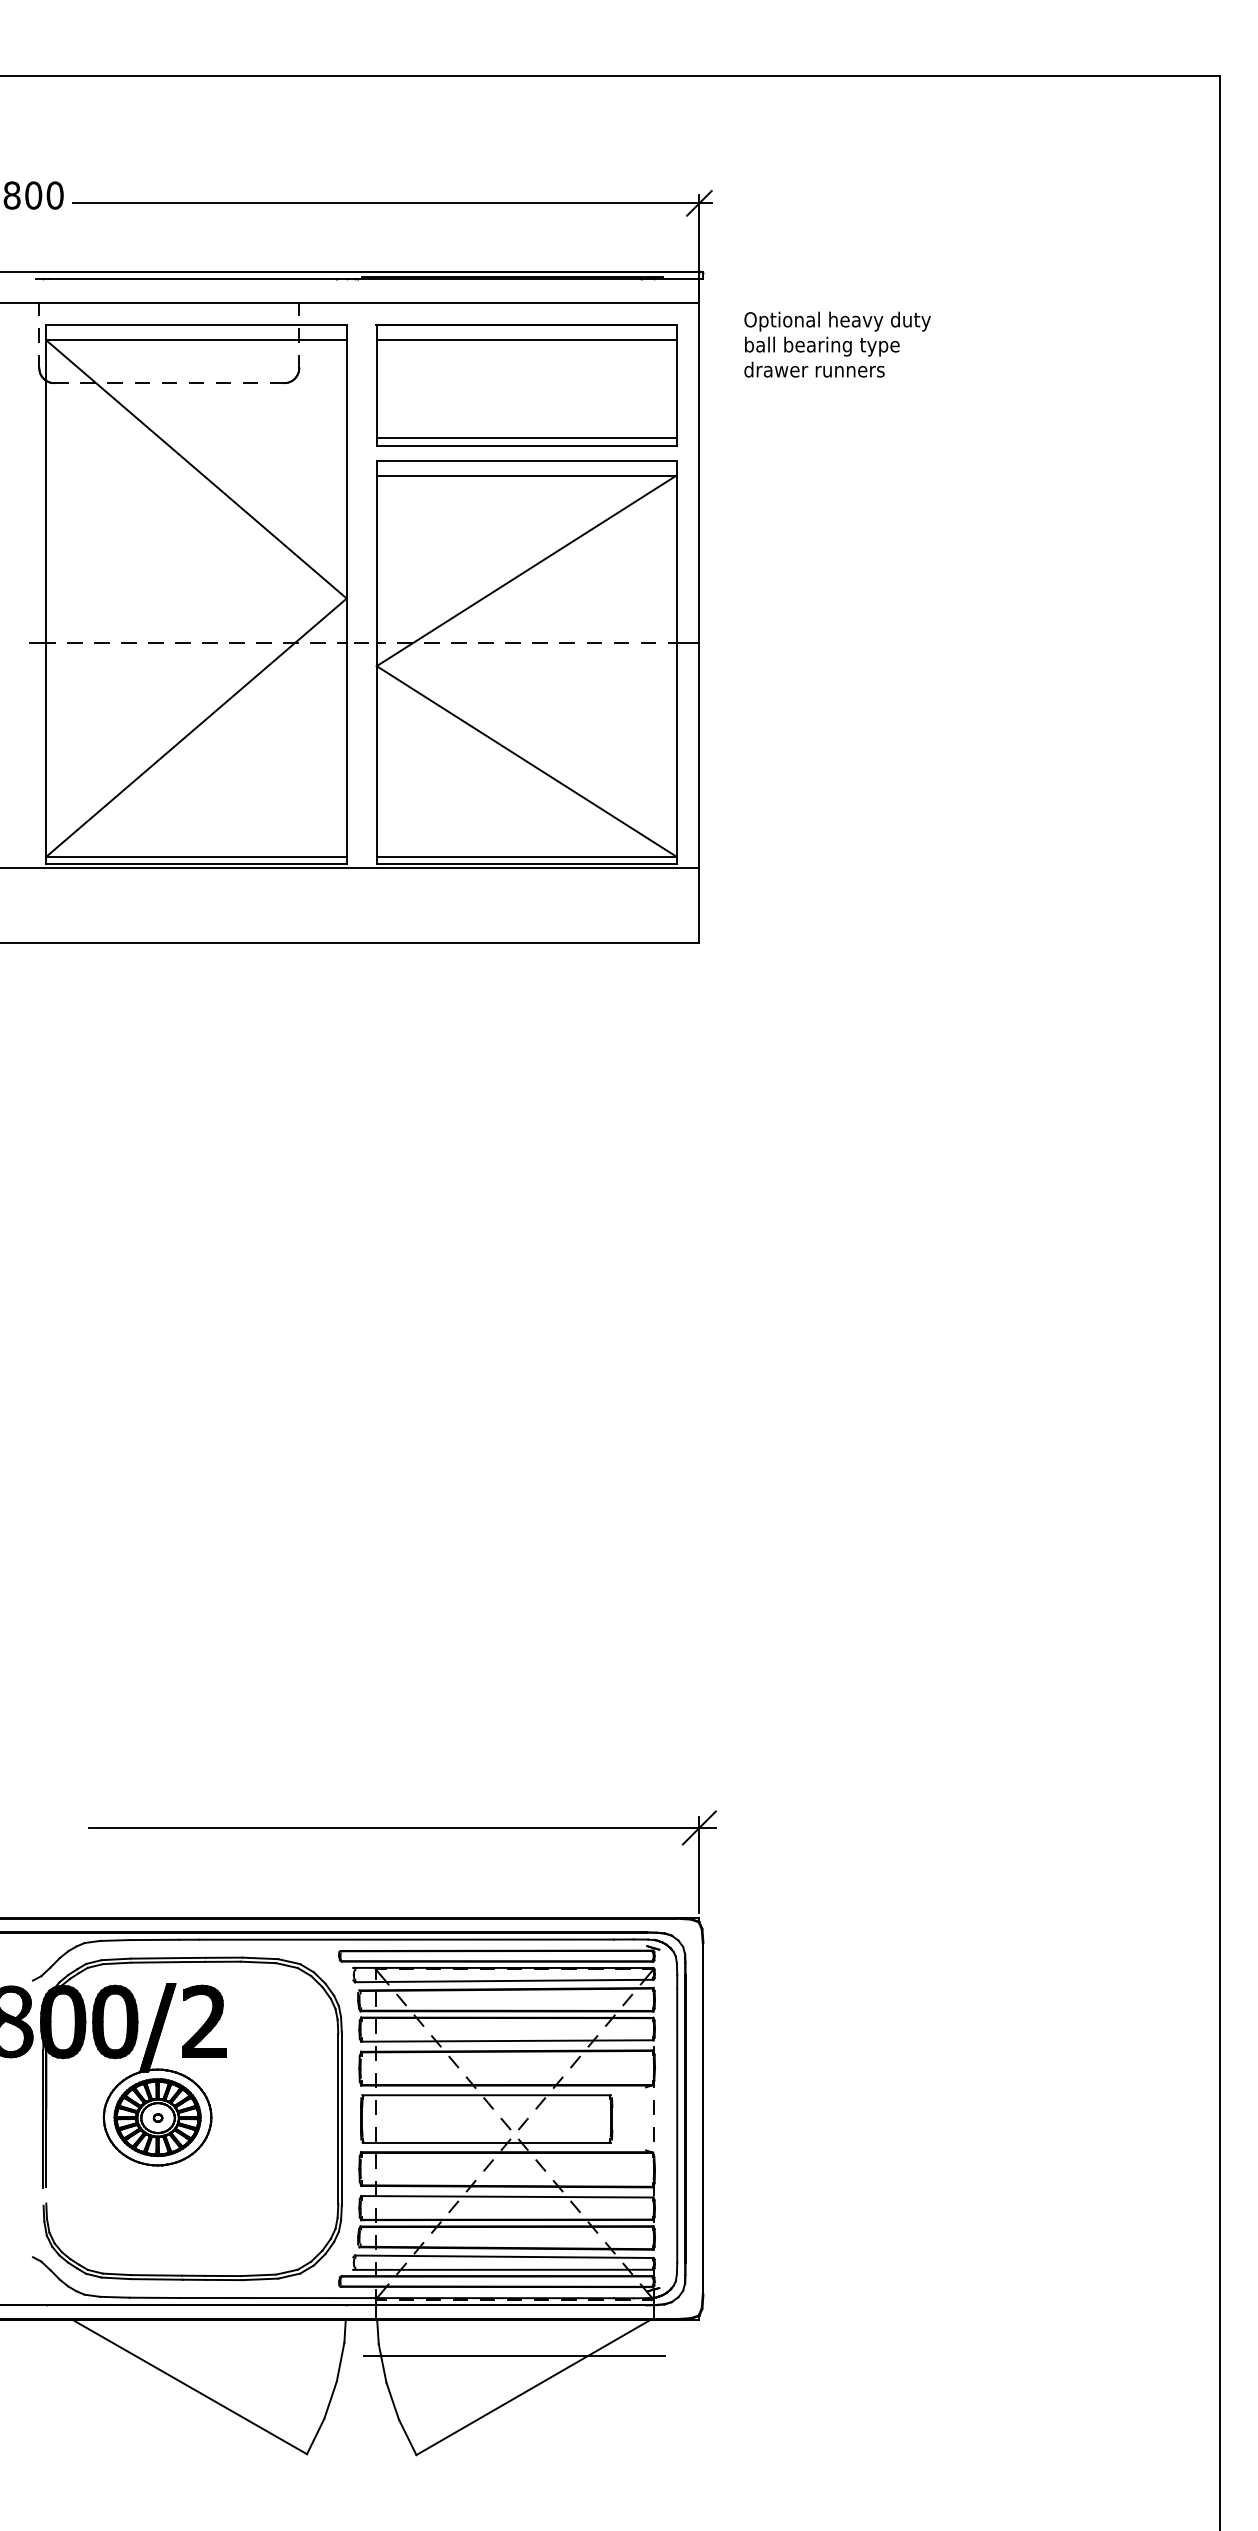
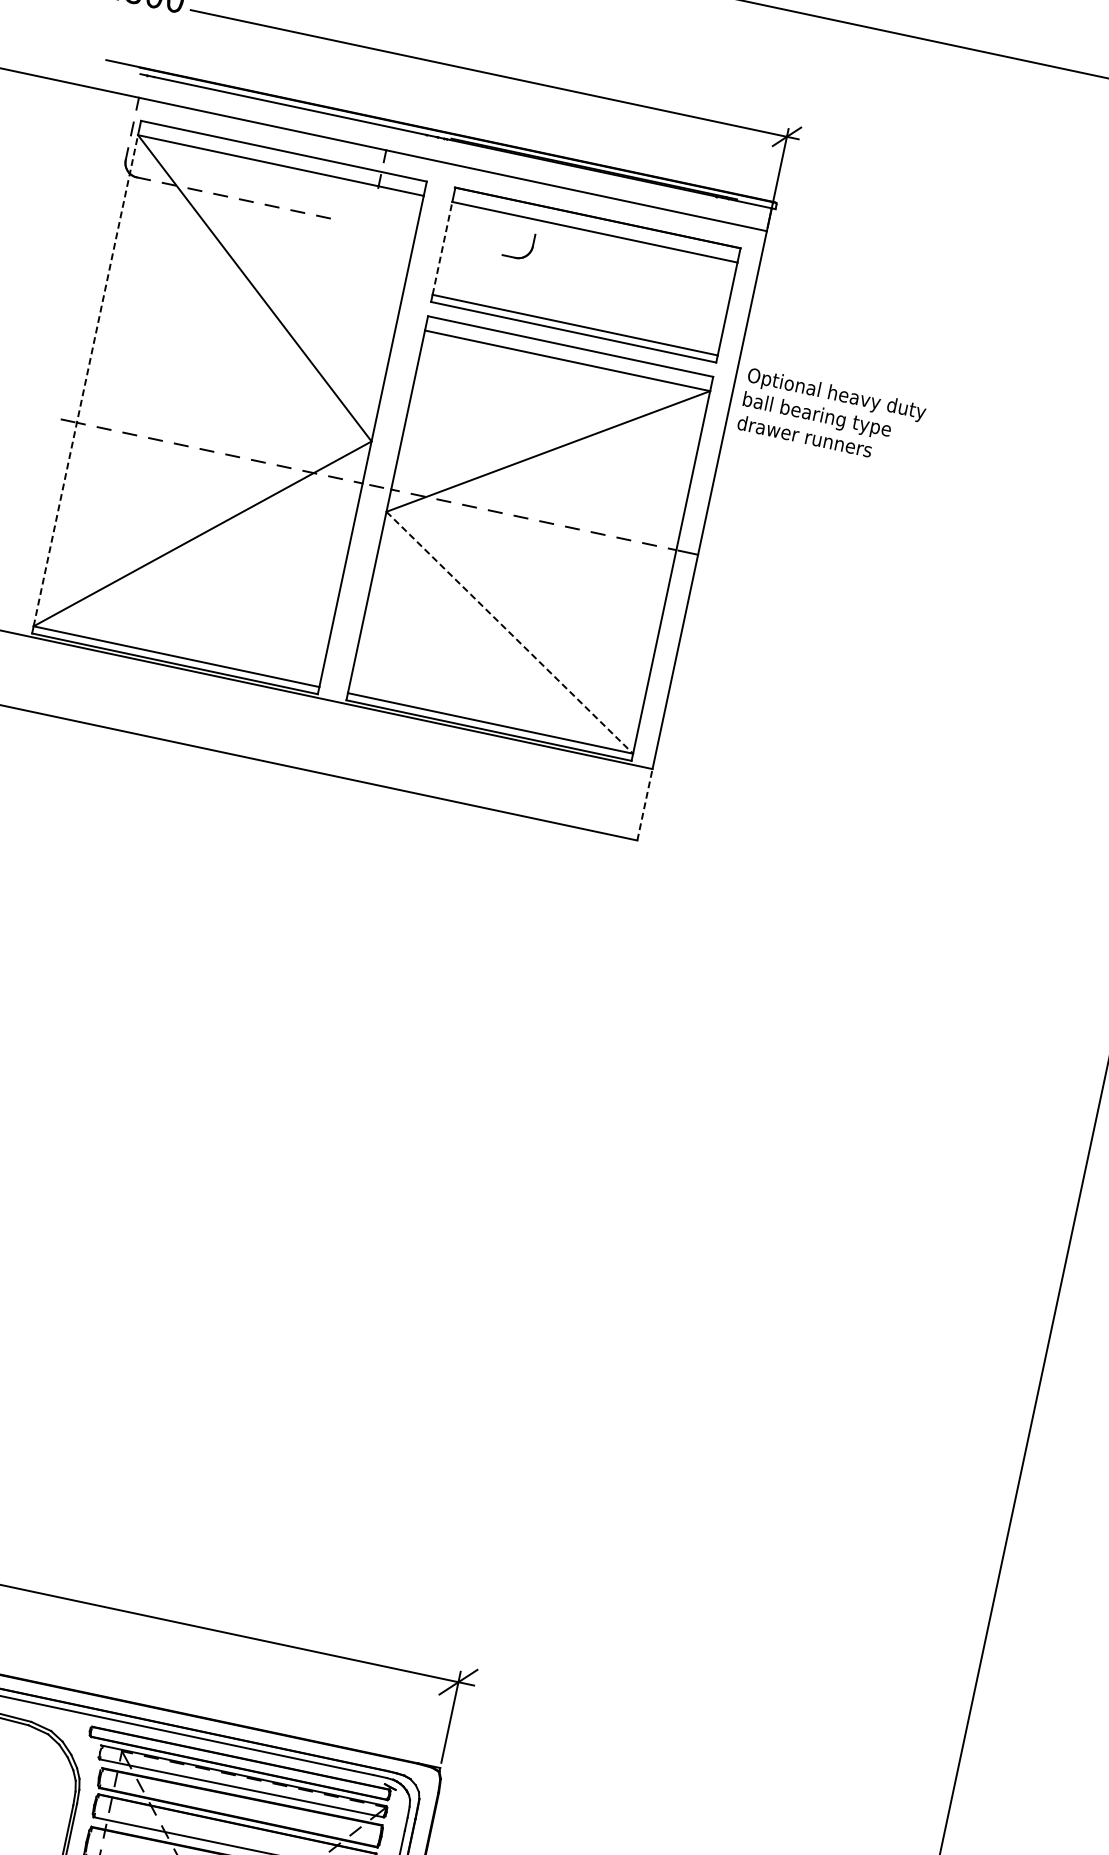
text: (837, 344) -> (831, 416), moved
part: (294, 377) -> (526, 254), moved
line: (376, 389) -> (442, 248), solid -> dashed
line: (46, 598) -> (85, 380), solid -> dashed
line: (526, 761) -> (509, 632), solid -> dashed
line: (699, 905) -> (645, 804), solid -> dashed

